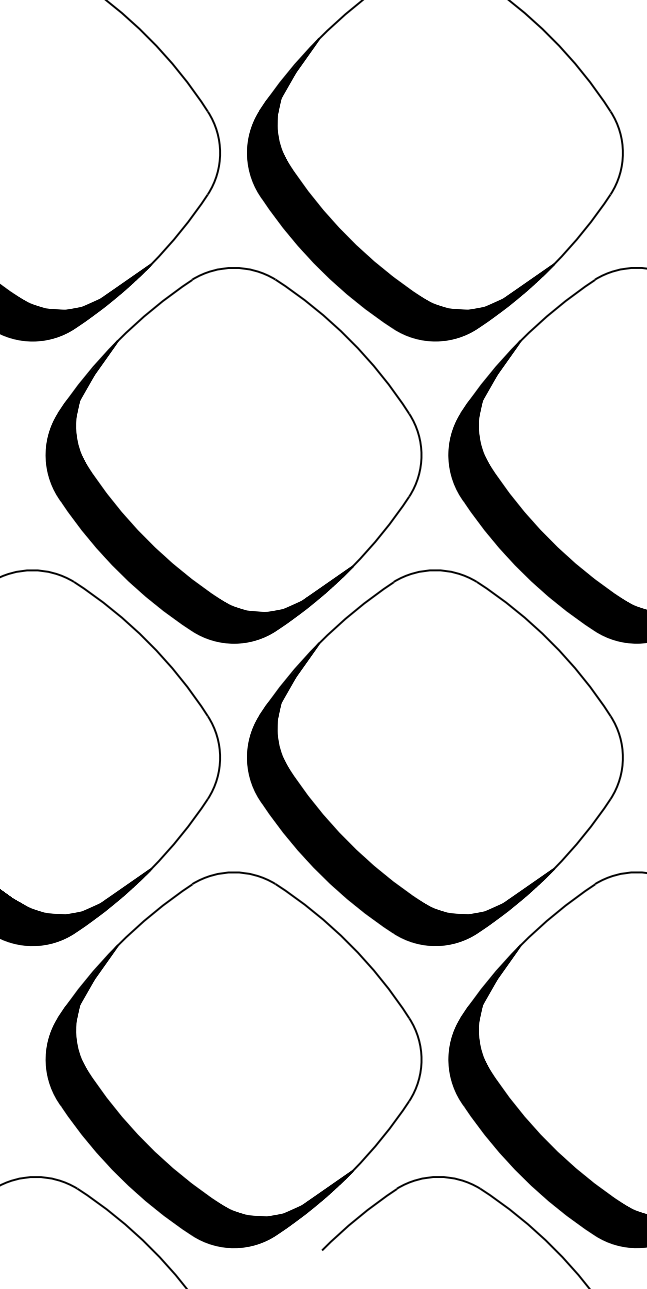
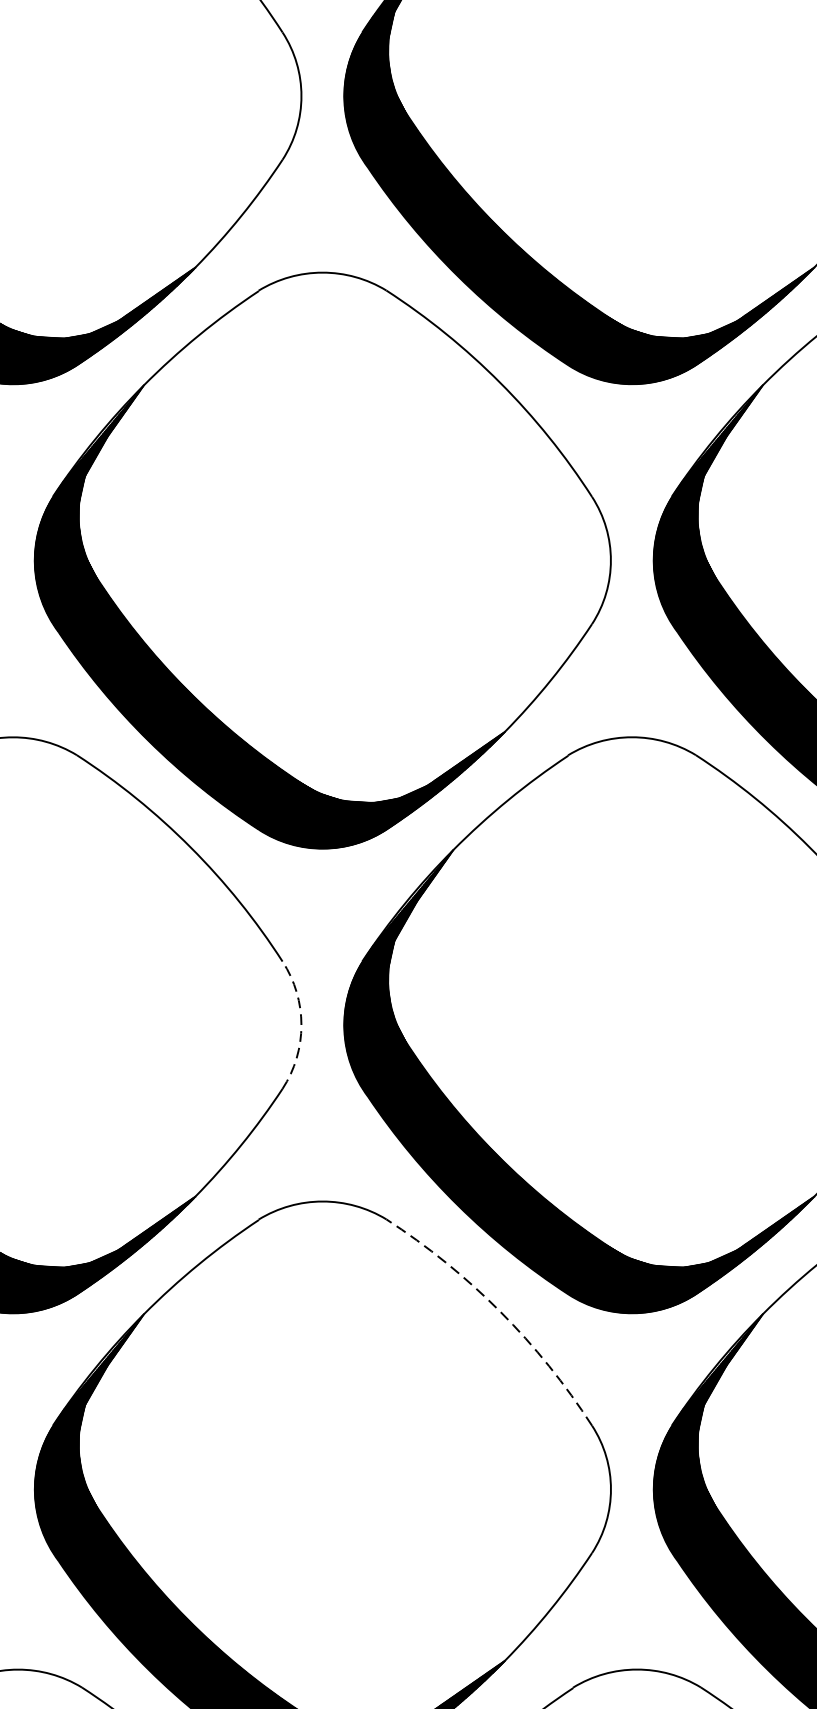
arc: (220, 757) -> (302, 1025), solid -> dashed
arc: (349, 944) -> (500, 1312), solid -> dashed

